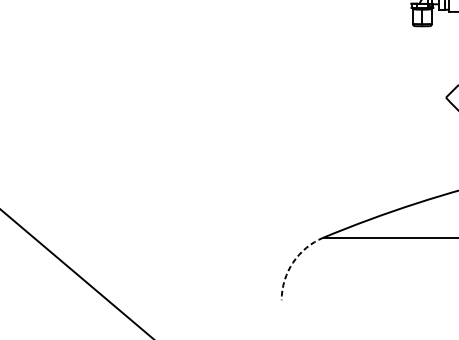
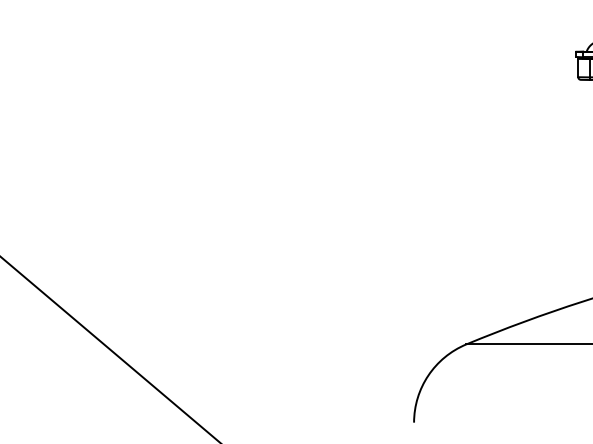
arc: (293, 262) -> (428, 375), dashed -> solid

